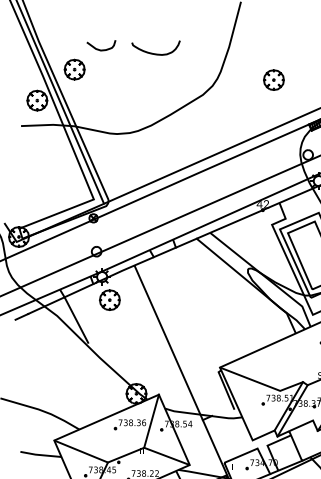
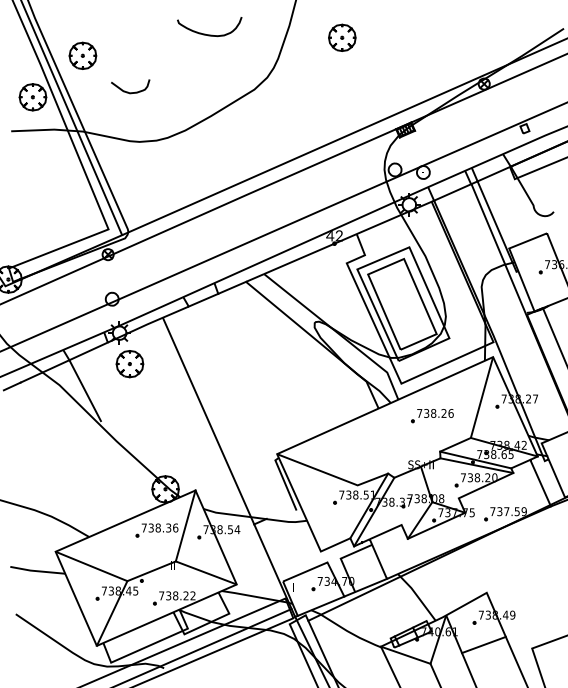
curve: (99, 49) -> (128, 91), moved
curve: (155, 53) -> (209, 34), moved
part: (274, 79) -> (342, 37), moved

